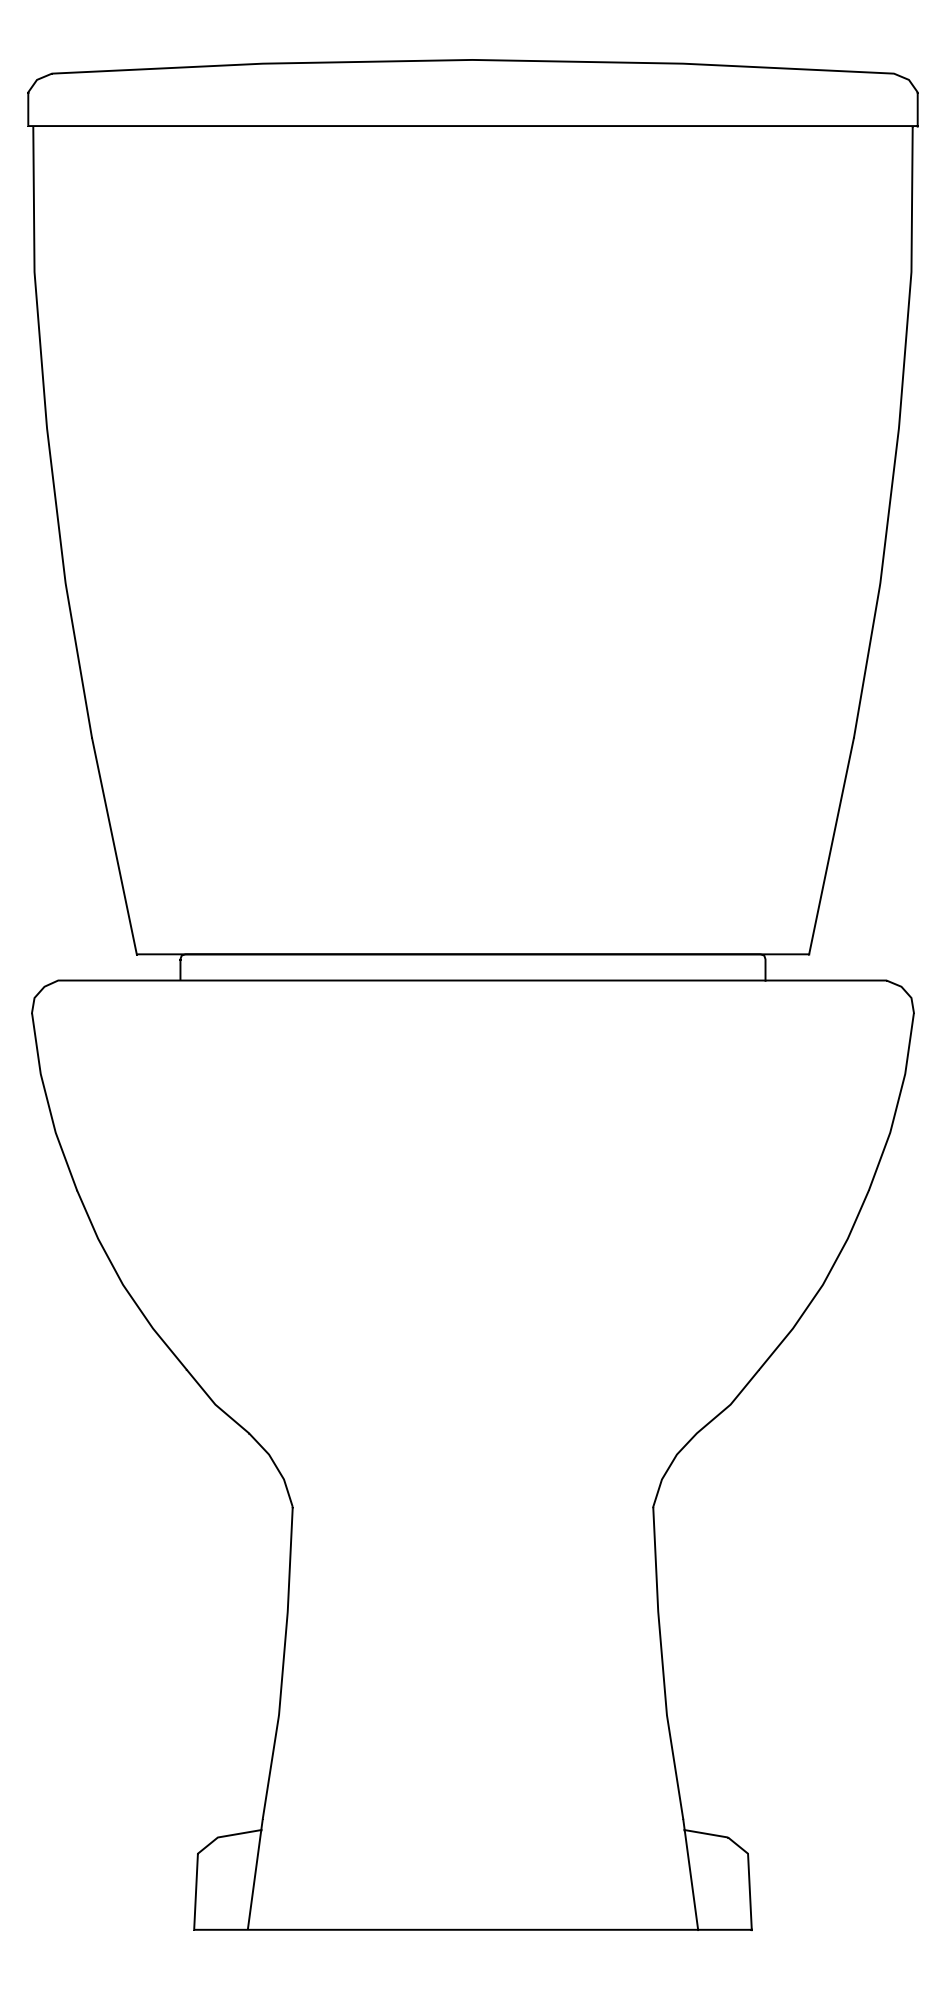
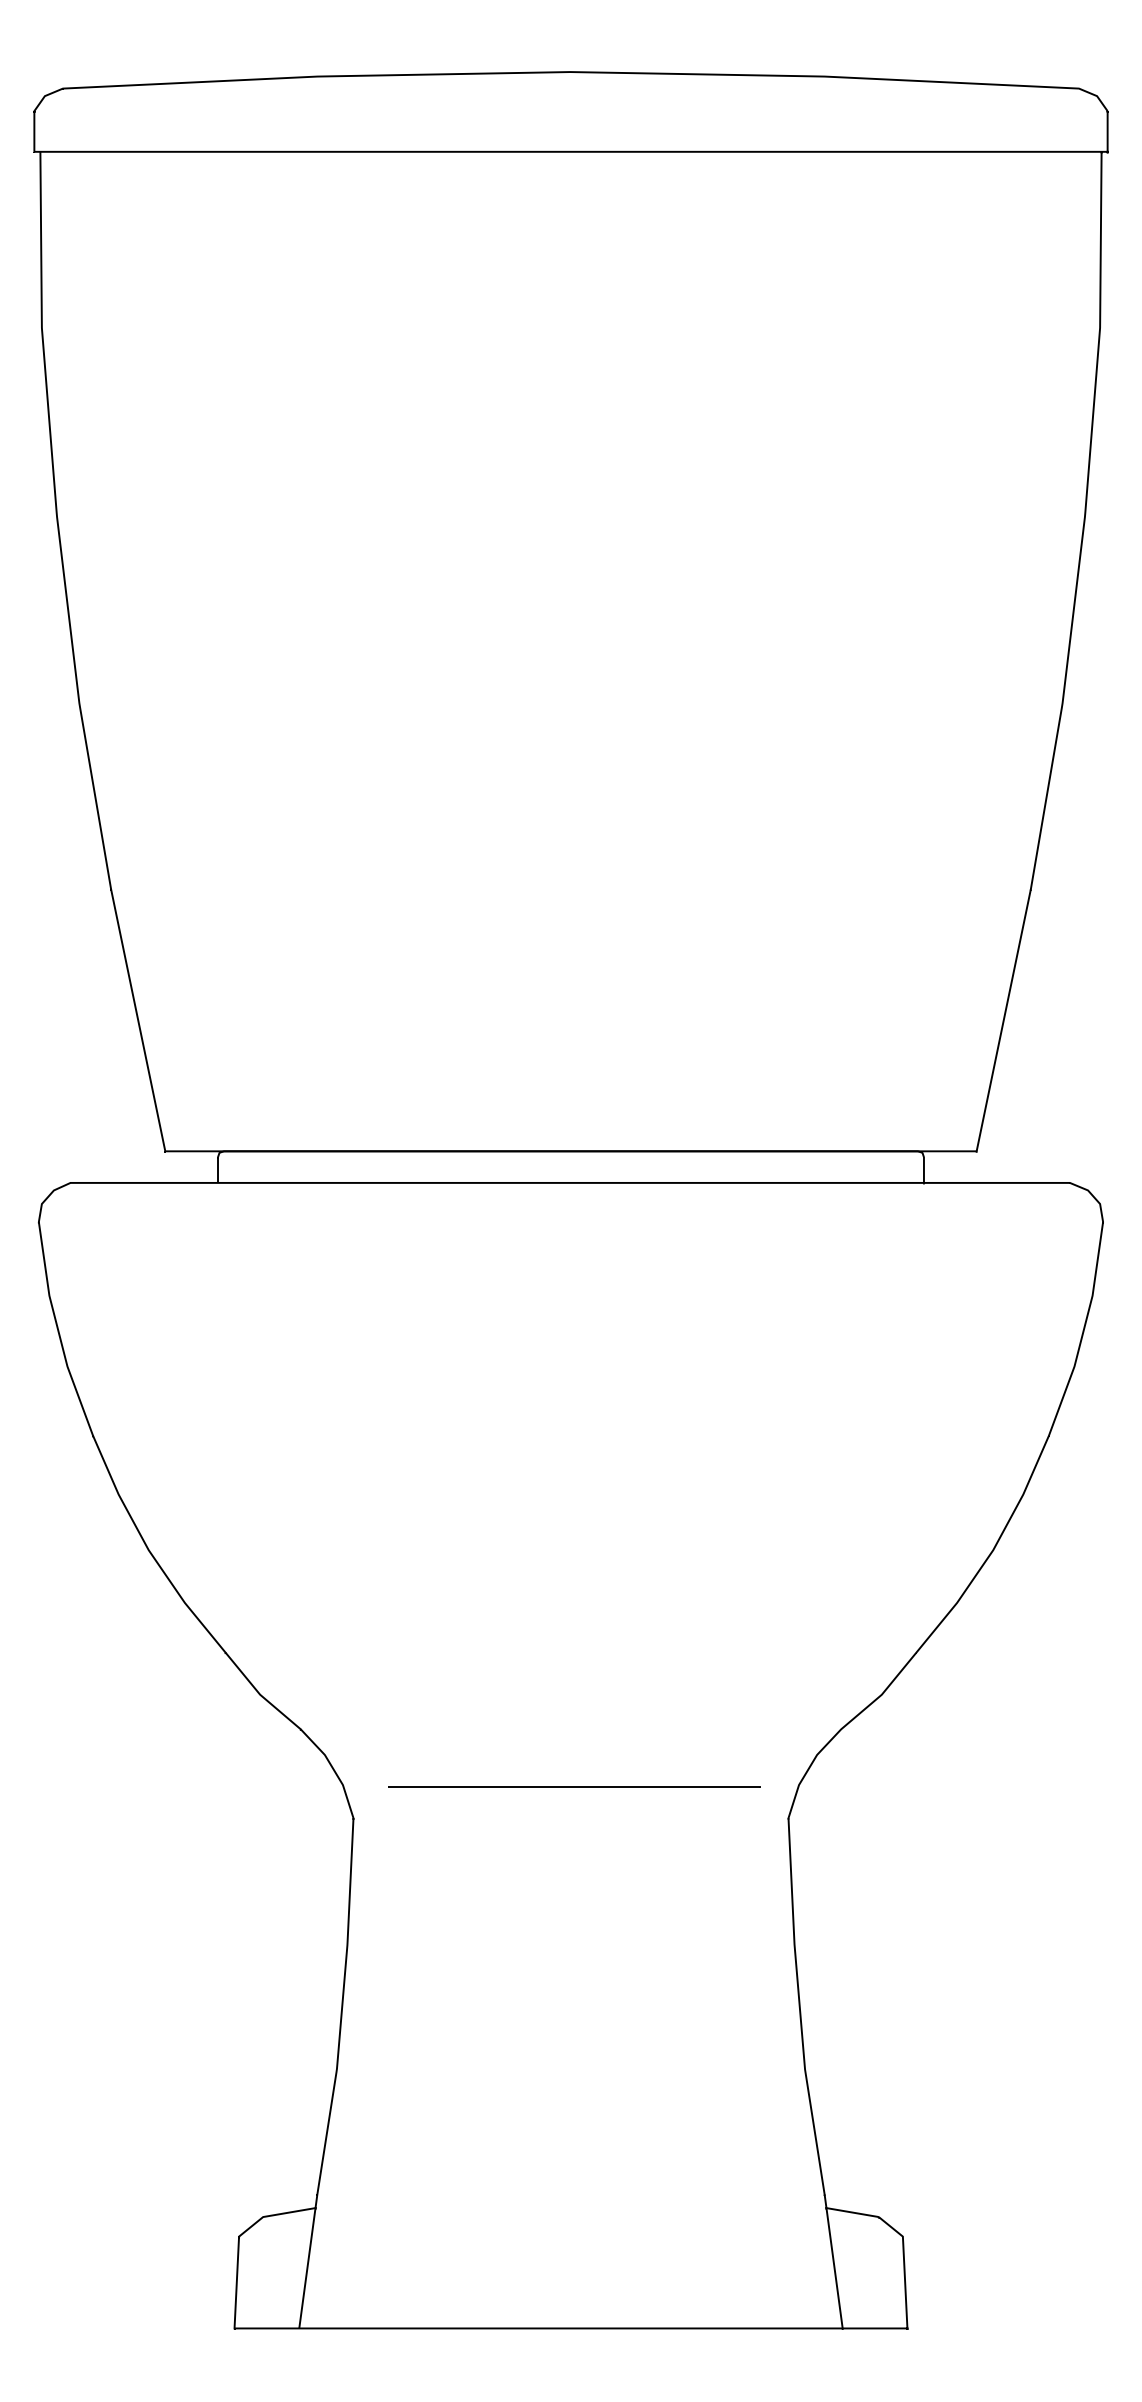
line: (475, 1480) -> (574, 1786), added

